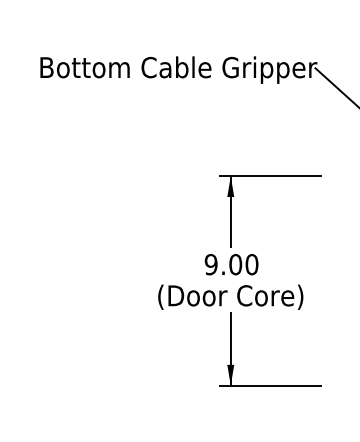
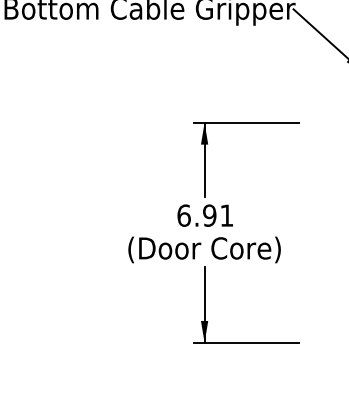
text: (231, 264) -> (205, 215), 9.00 -> 6.91

